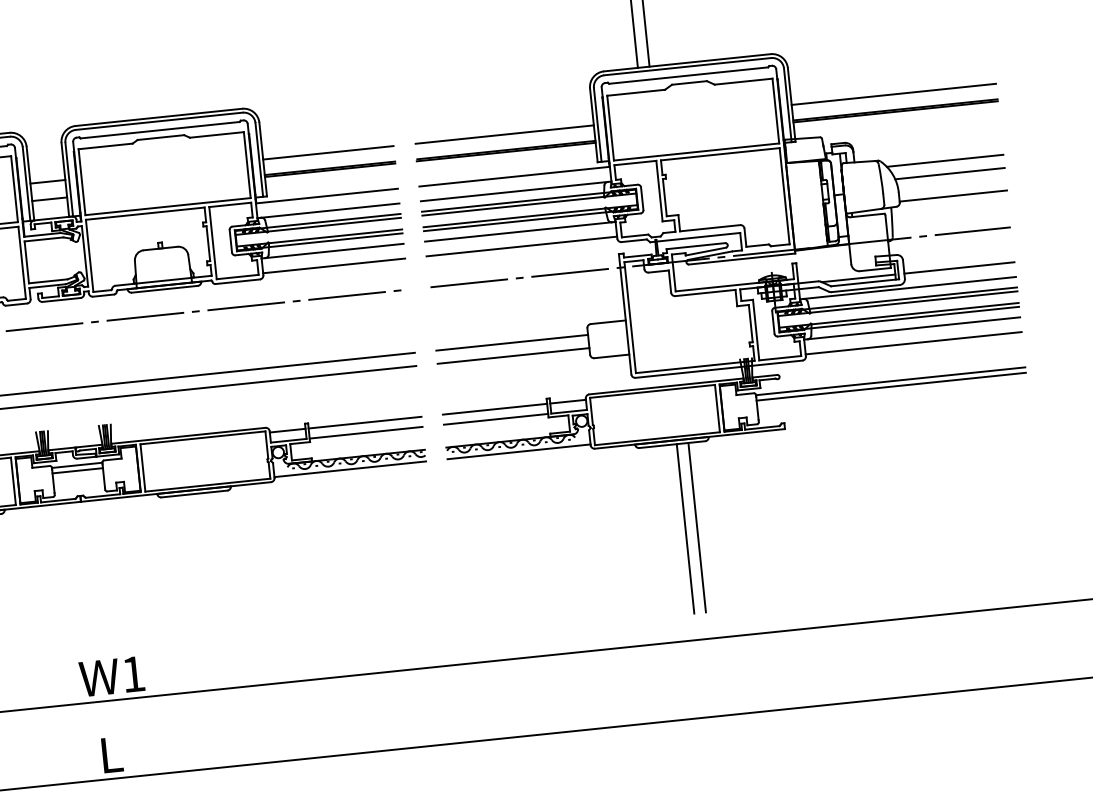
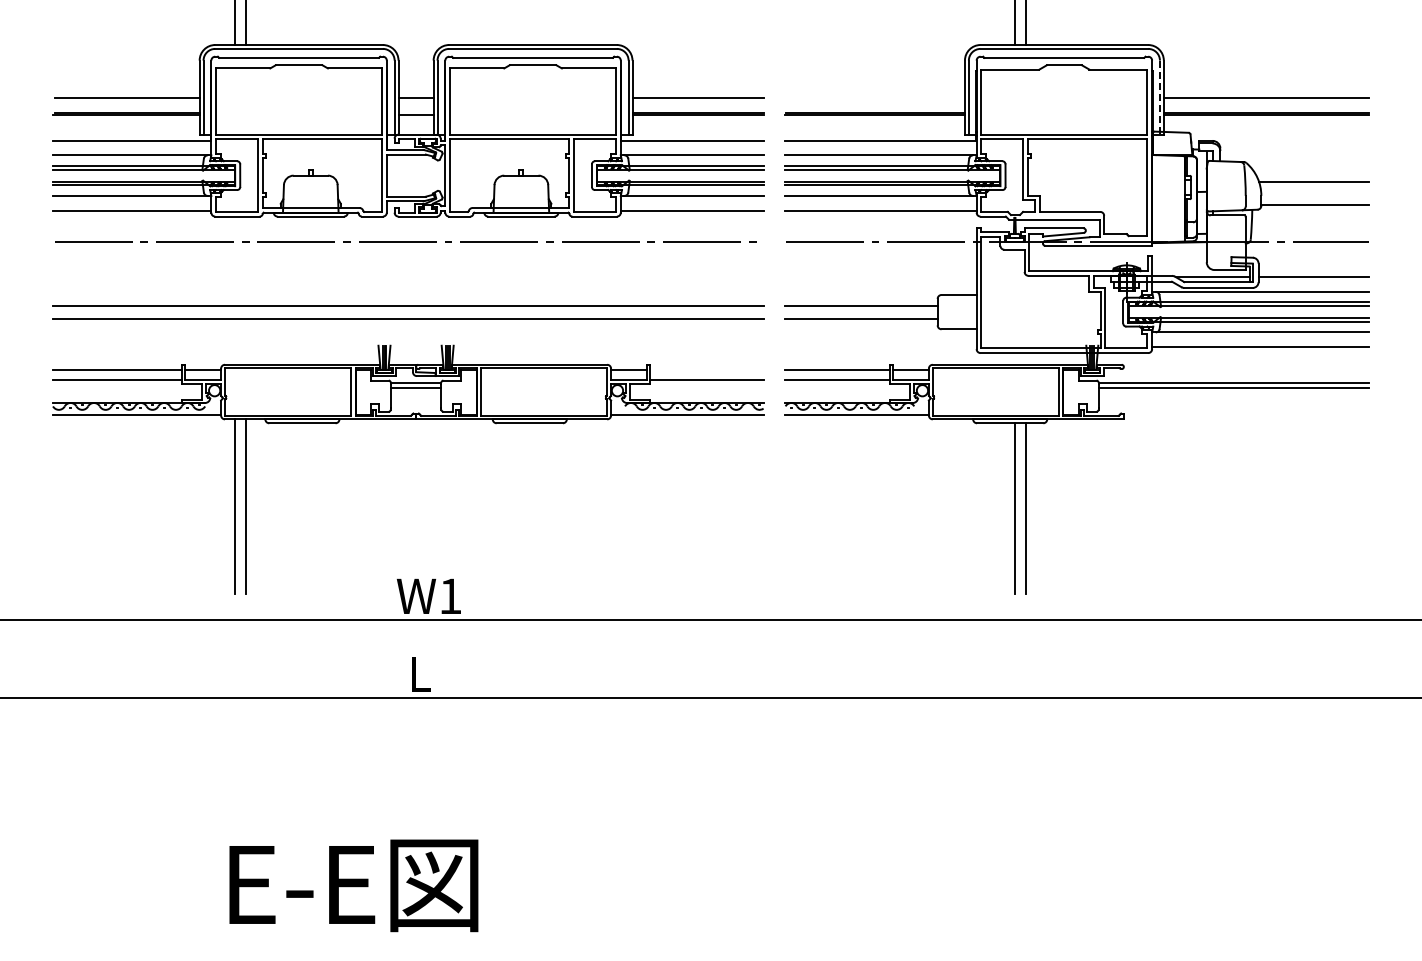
line: (787, 106) -> (1159, 98), solid -> dashed
line: (503, 134) -> (874, 97), removed
line: (944, 161) -> (1310, 169), removed
line: (364, 422) -> (706, 369), removed

